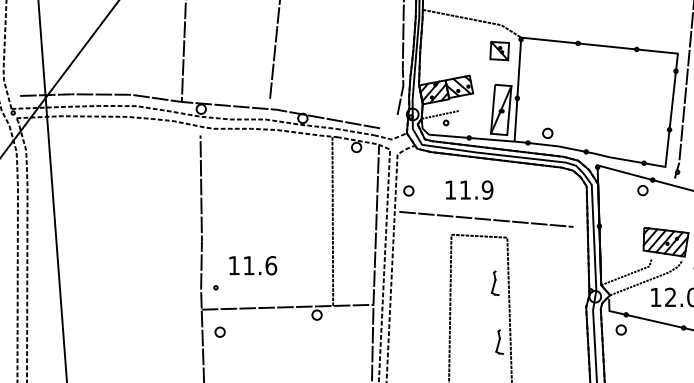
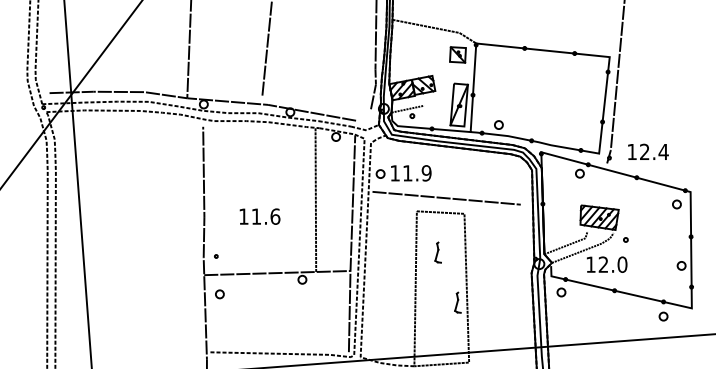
text: (469, 190) -> (411, 173), moved
text: (252, 265) -> (259, 216), moved
part: (494, 283) -> (437, 252), moved

